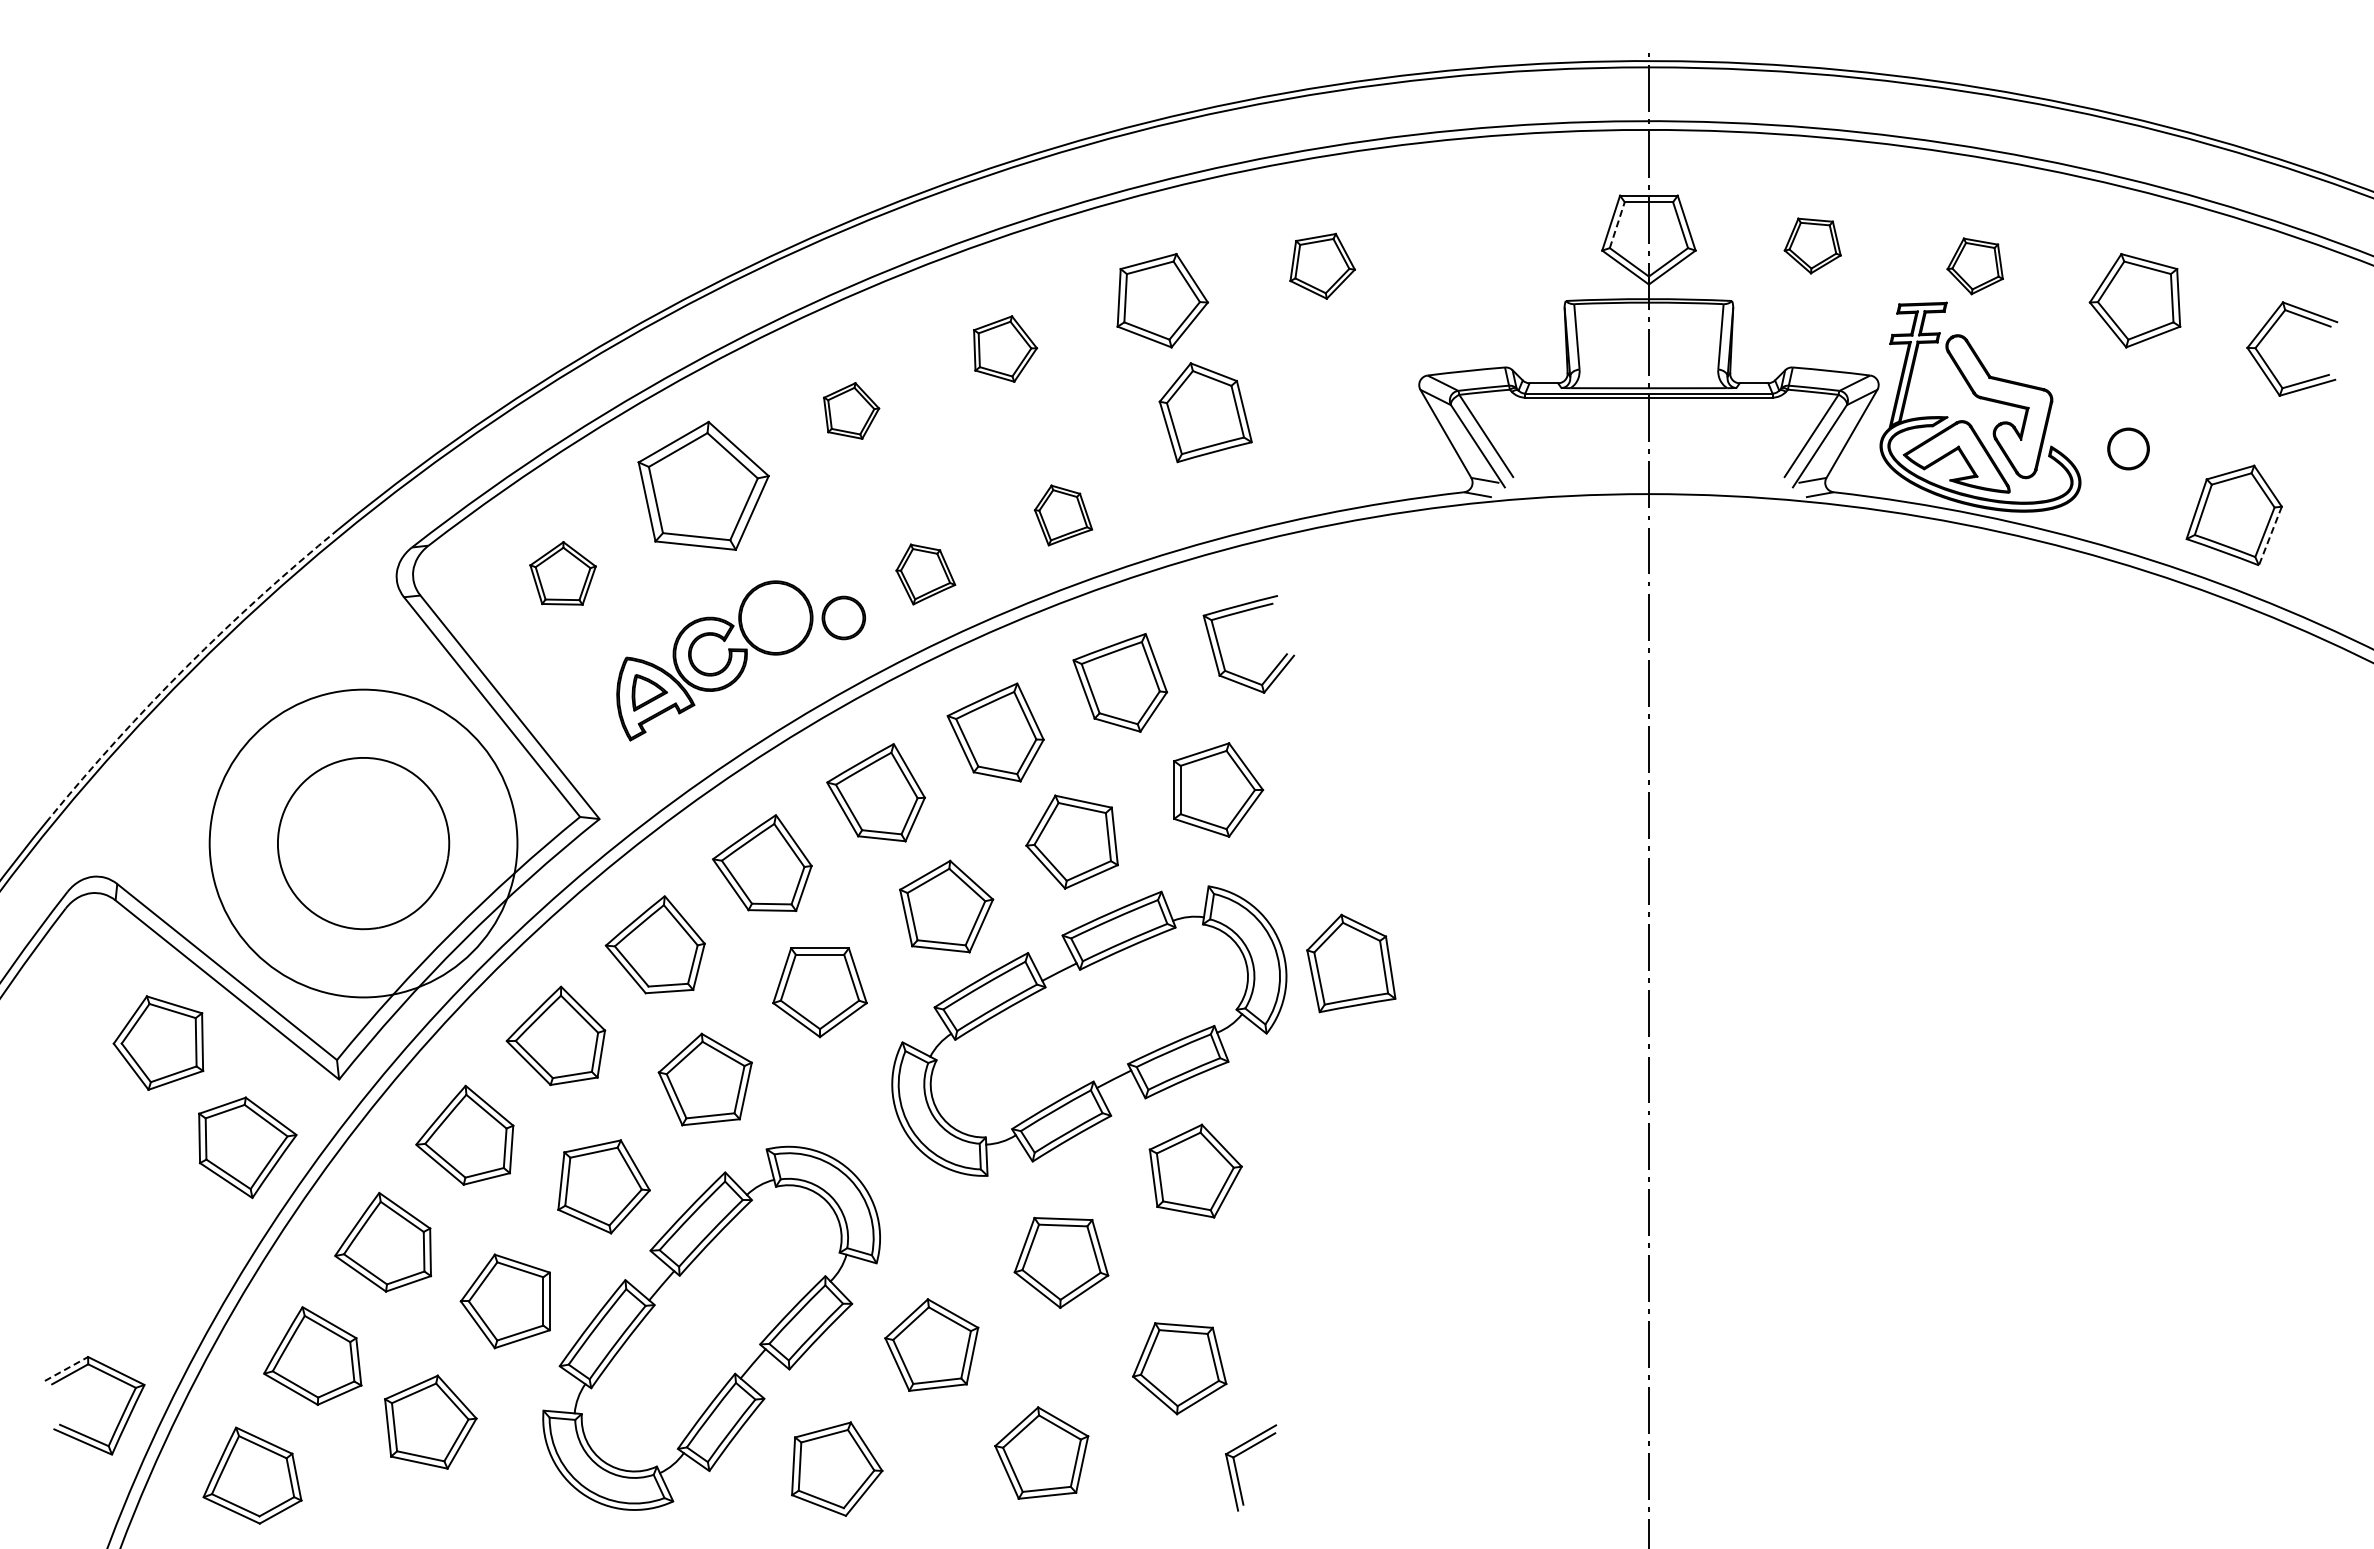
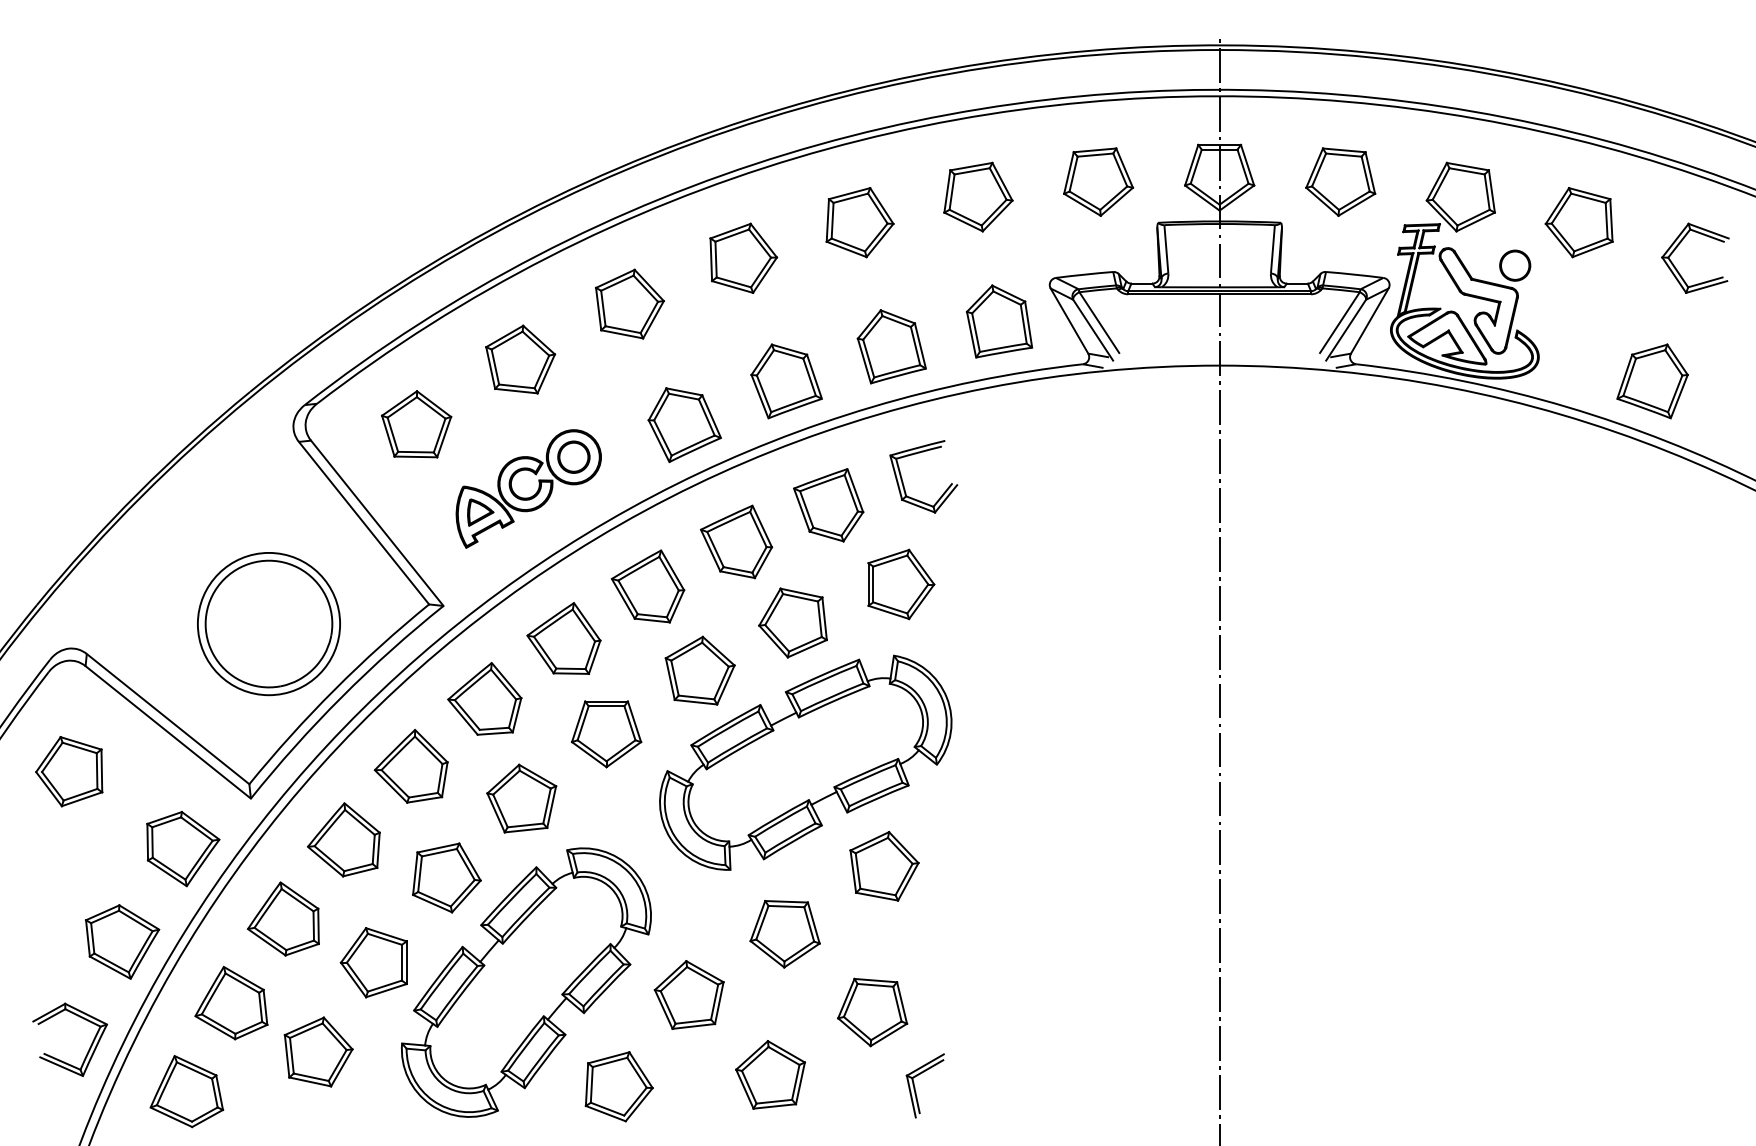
line: (1617, 224) -> (1196, 166), dashed -> solid
part: (1484, 245) -> (1098, 181), added
part: (1812, 245) -> (1340, 181), size x1.67
part: (1322, 266) -> (978, 197), size x1.43
part: (1975, 266) -> (1461, 197), size x1.67
part: (1005, 348) -> (743, 257), size x1.43
part: (851, 410) -> (629, 303), size x1.67
part: (1205, 412) -> (891, 346), moved
part: (2128, 448) -> (1515, 265), moved
part: (703, 485) -> (520, 359), size x0.71
part: (1063, 515) -> (786, 381), size x1.67
line: (2270, 536) -> (1679, 396), dashed -> solid
part: (562, 573) -> (416, 424), size x1.43
part: (925, 574) -> (684, 425), size x1.67
part: (843, 617) -> (573, 456), moved
arc: (186, 666) -> (138, 493), dashed -> solid
circle: (363, 843) -> (268, 624), size x0.62
part: (1351, 963) -> (999, 321), moved
part: (158, 1042) -> (69, 771), moved
part: (165, 1273) -> (122, 942), added
line: (66, 1368) -> (49, 1012), dashed -> solid

